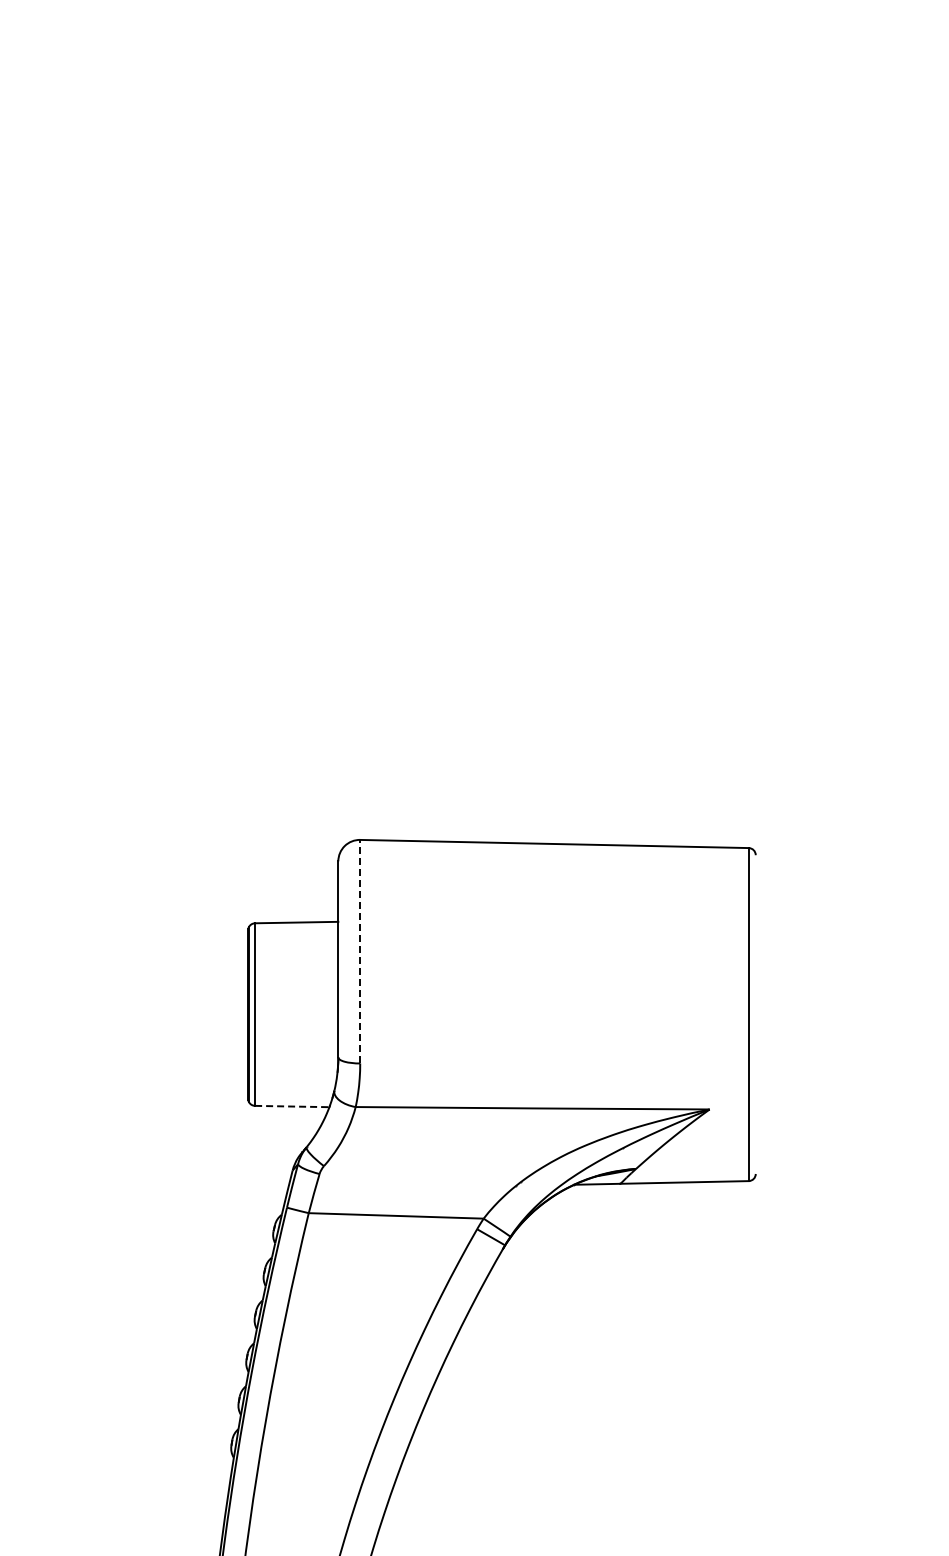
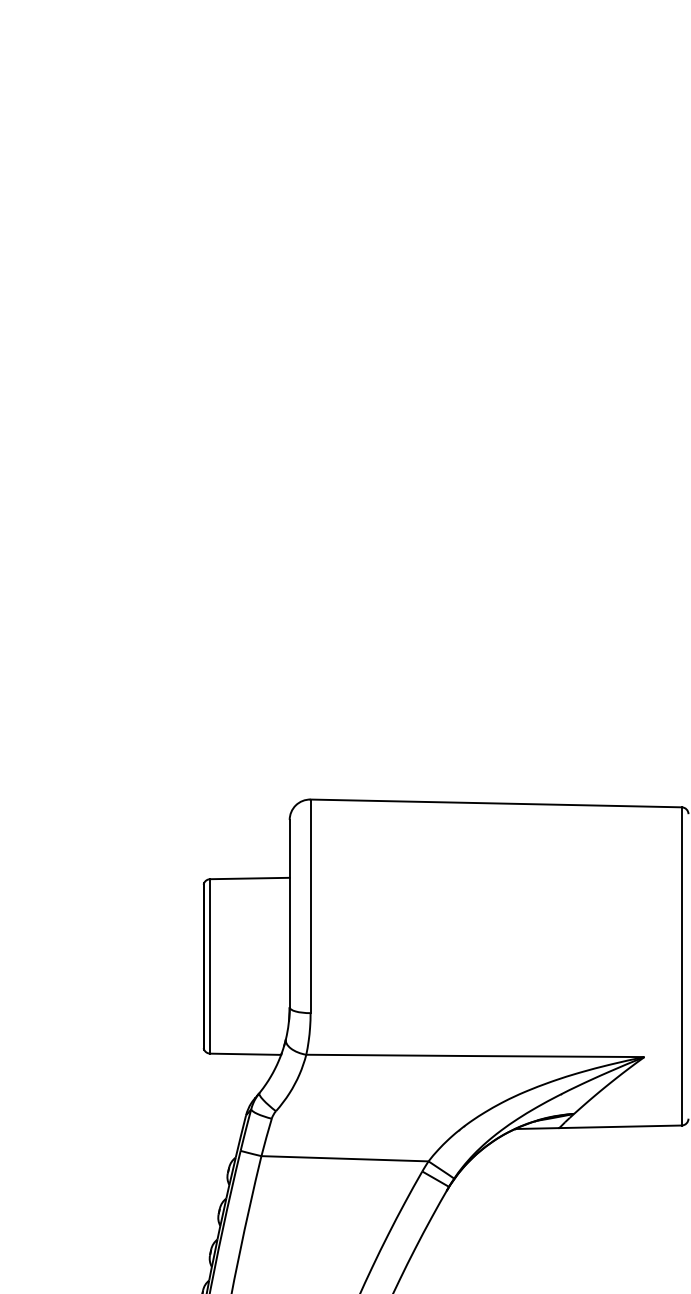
line: (360, 951) -> (310, 906), dashed -> solid
line: (292, 1106) -> (245, 1054), dashed -> solid

